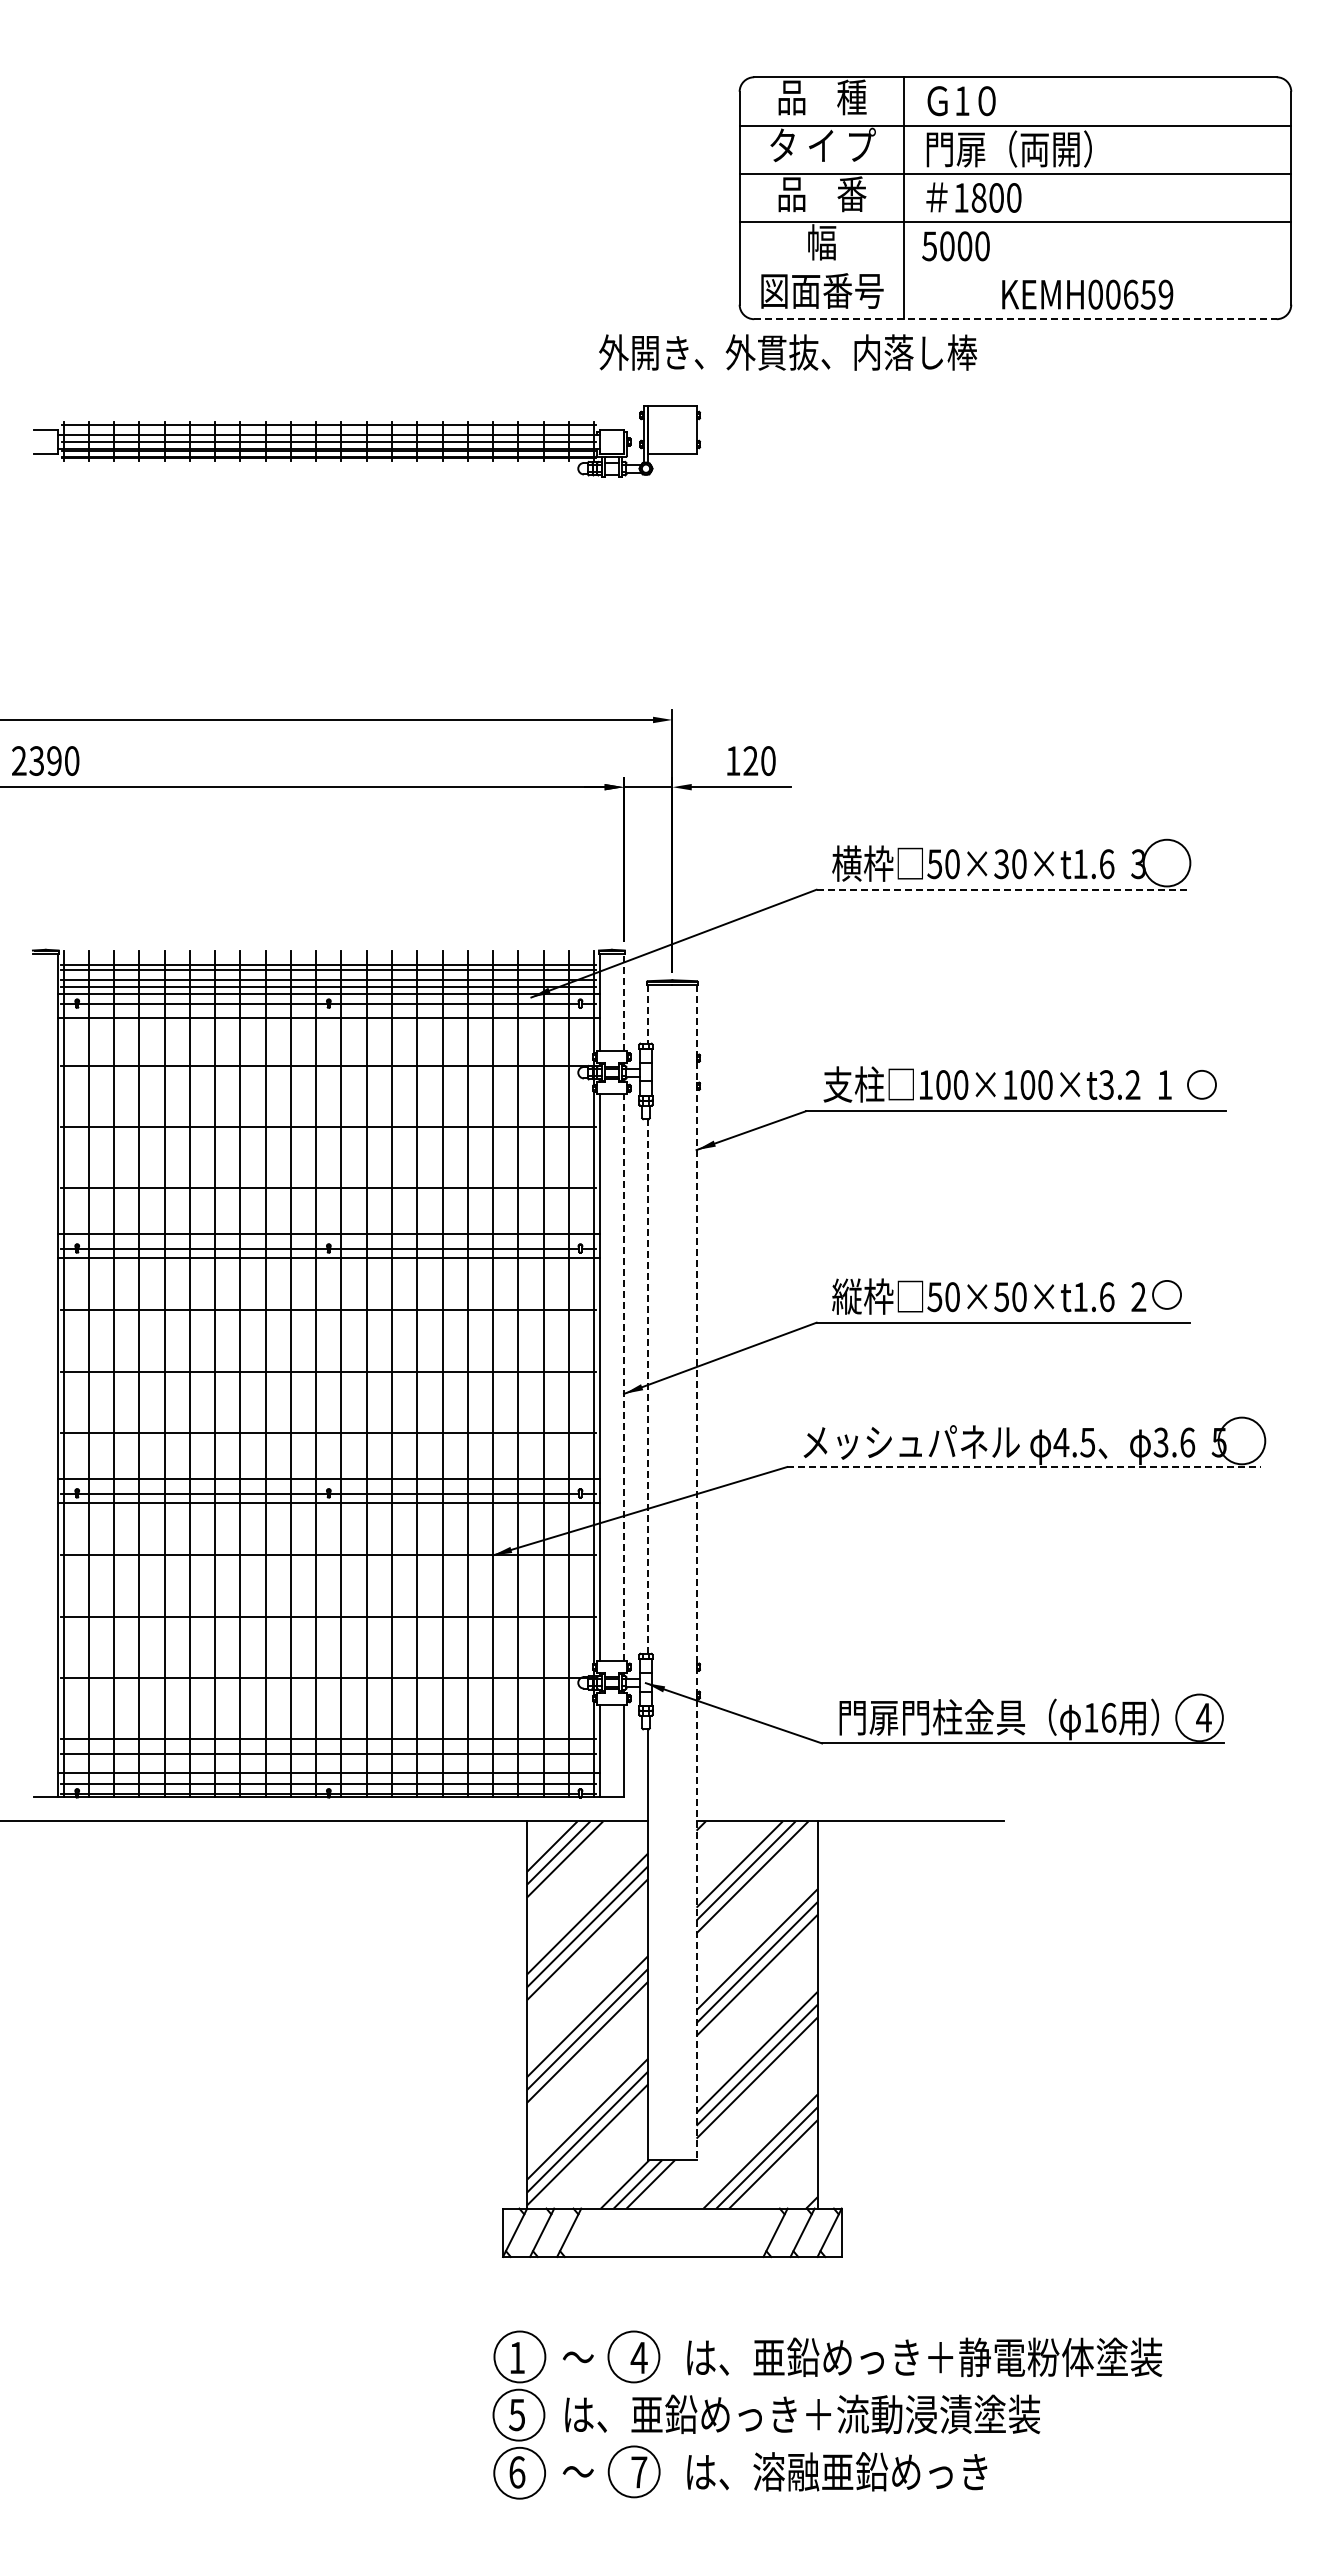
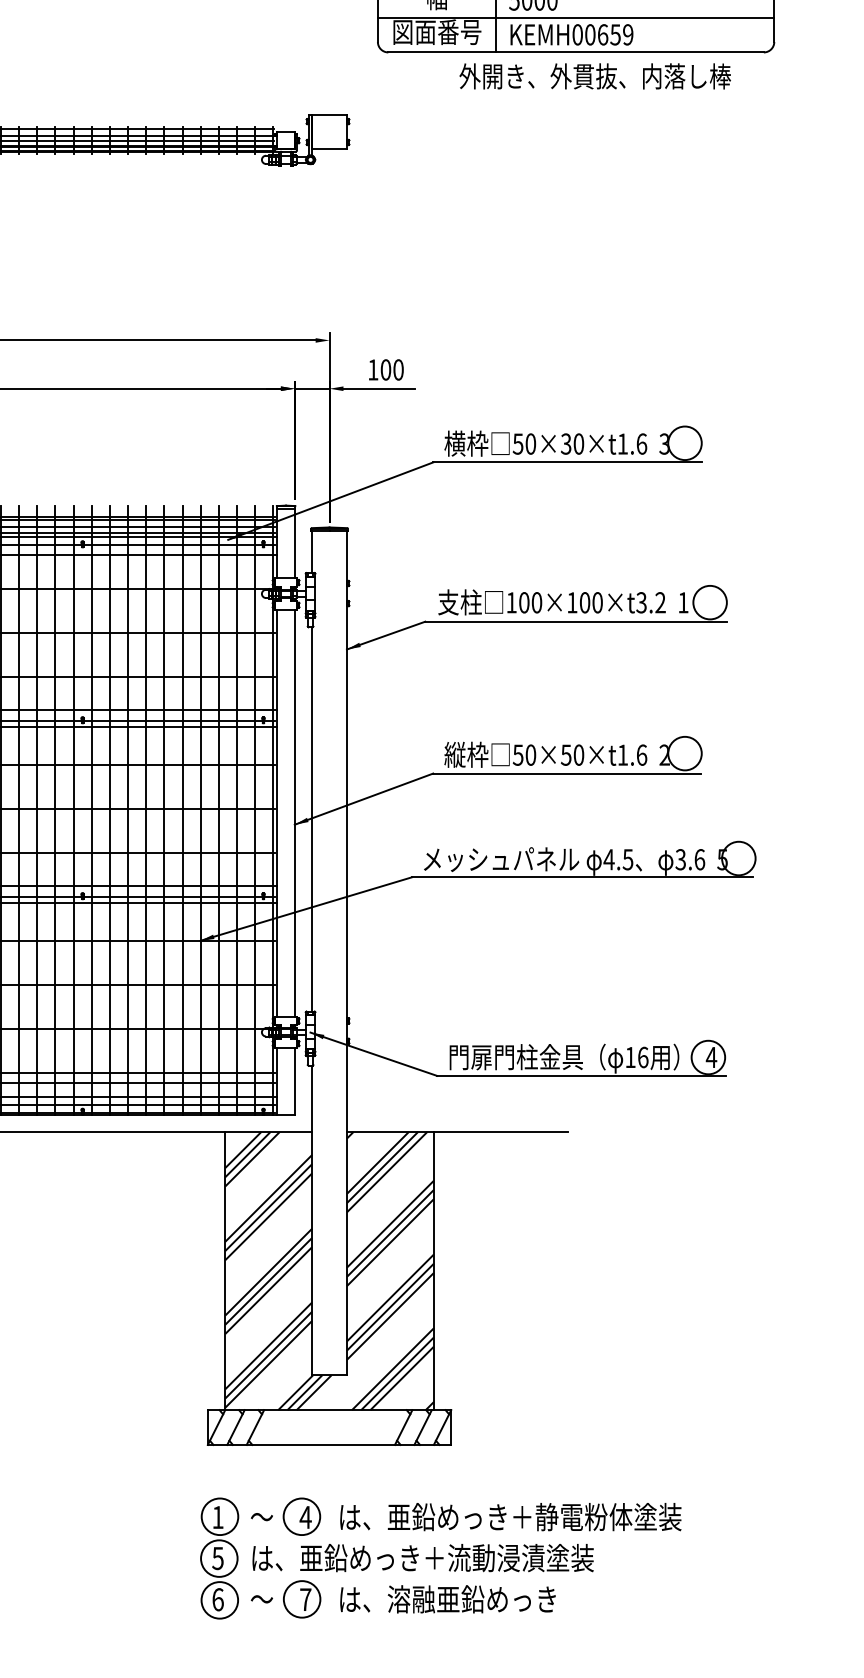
line: (1015, 270) -> (576, 17), added
text: (1087, 294) -> (571, 34), moved
line: (1015, 319) -> (576, 52), dashed -> solid
text: (788, 352) -> (595, 76), moved
text: (750, 760) -> (385, 369), 120 -> 100
line: (1004, 889) -> (568, 462), dashed -> solid
line: (624, 1002) -> (295, 543), dashed -> solid
line: (648, 1014) -> (312, 552), dashed -> solid
circle: (1201, 1084) -> (709, 602), size x1.67
circle: (1166, 1294) -> (684, 753), size x1.67
line: (624, 1377) -> (295, 812), dashed -> solid
line: (648, 1387) -> (312, 820), dashed -> solid
line: (1024, 1467) -> (582, 877), dashed -> solid
line: (696, 1572) -> (346, 953), dashed -> solid

